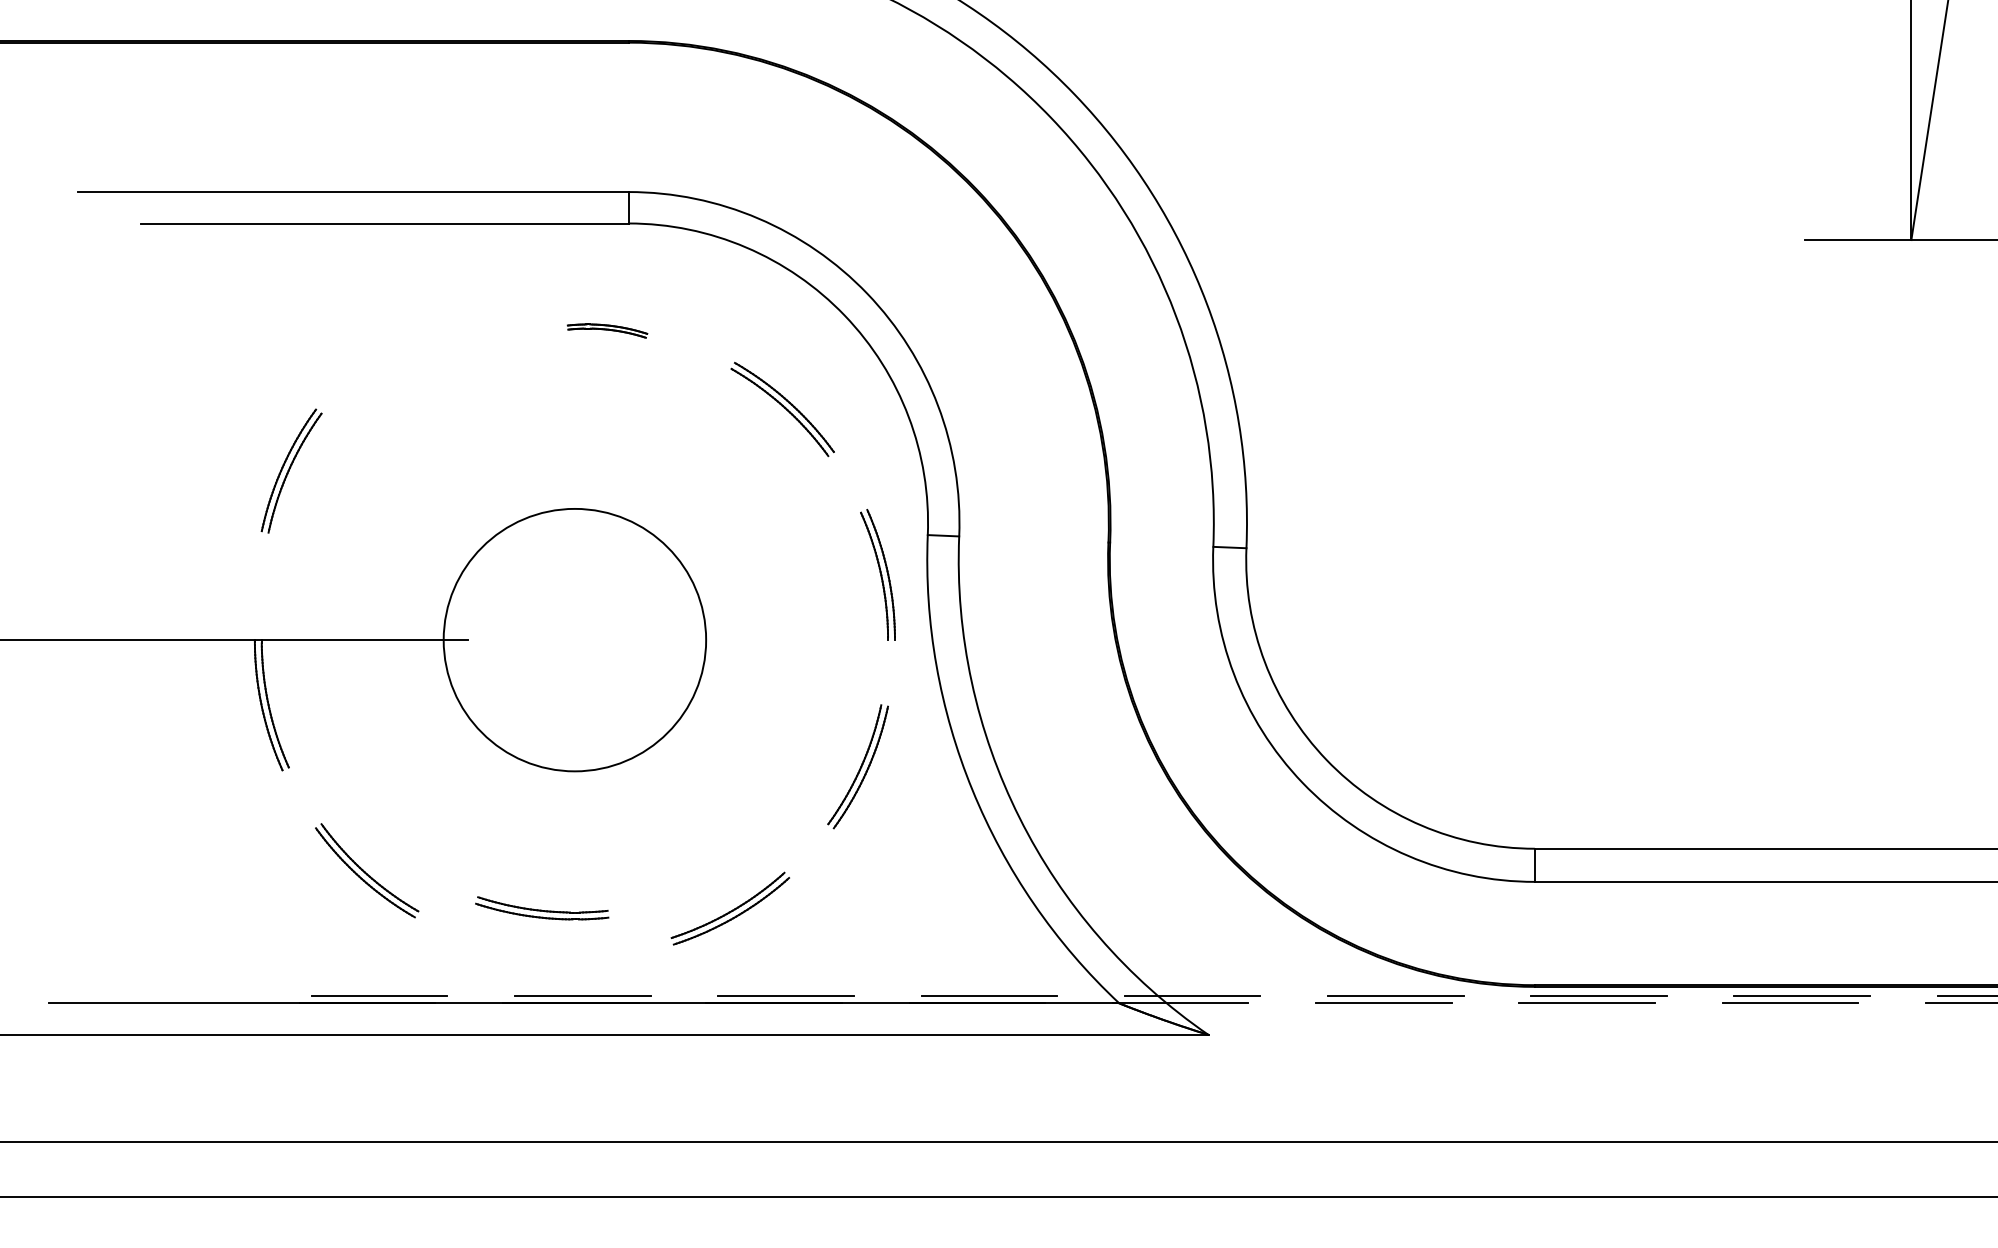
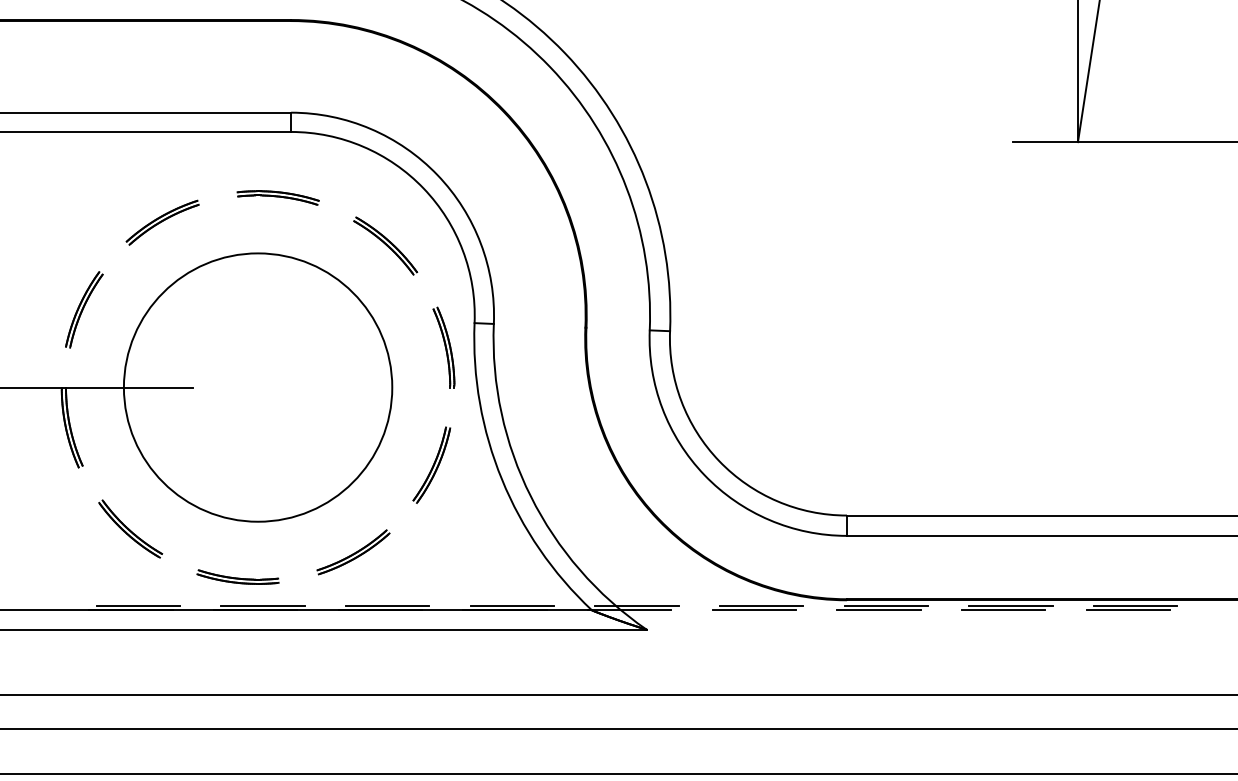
part: (606, 330) -> (277, 197), size x1.67
part: (419, 371) -> (162, 222), added
part: (291, 470) -> (84, 309), moved
circle: (573, 640) -> (257, 387), size x1.67
part: (541, 907) -> (237, 576), moved

